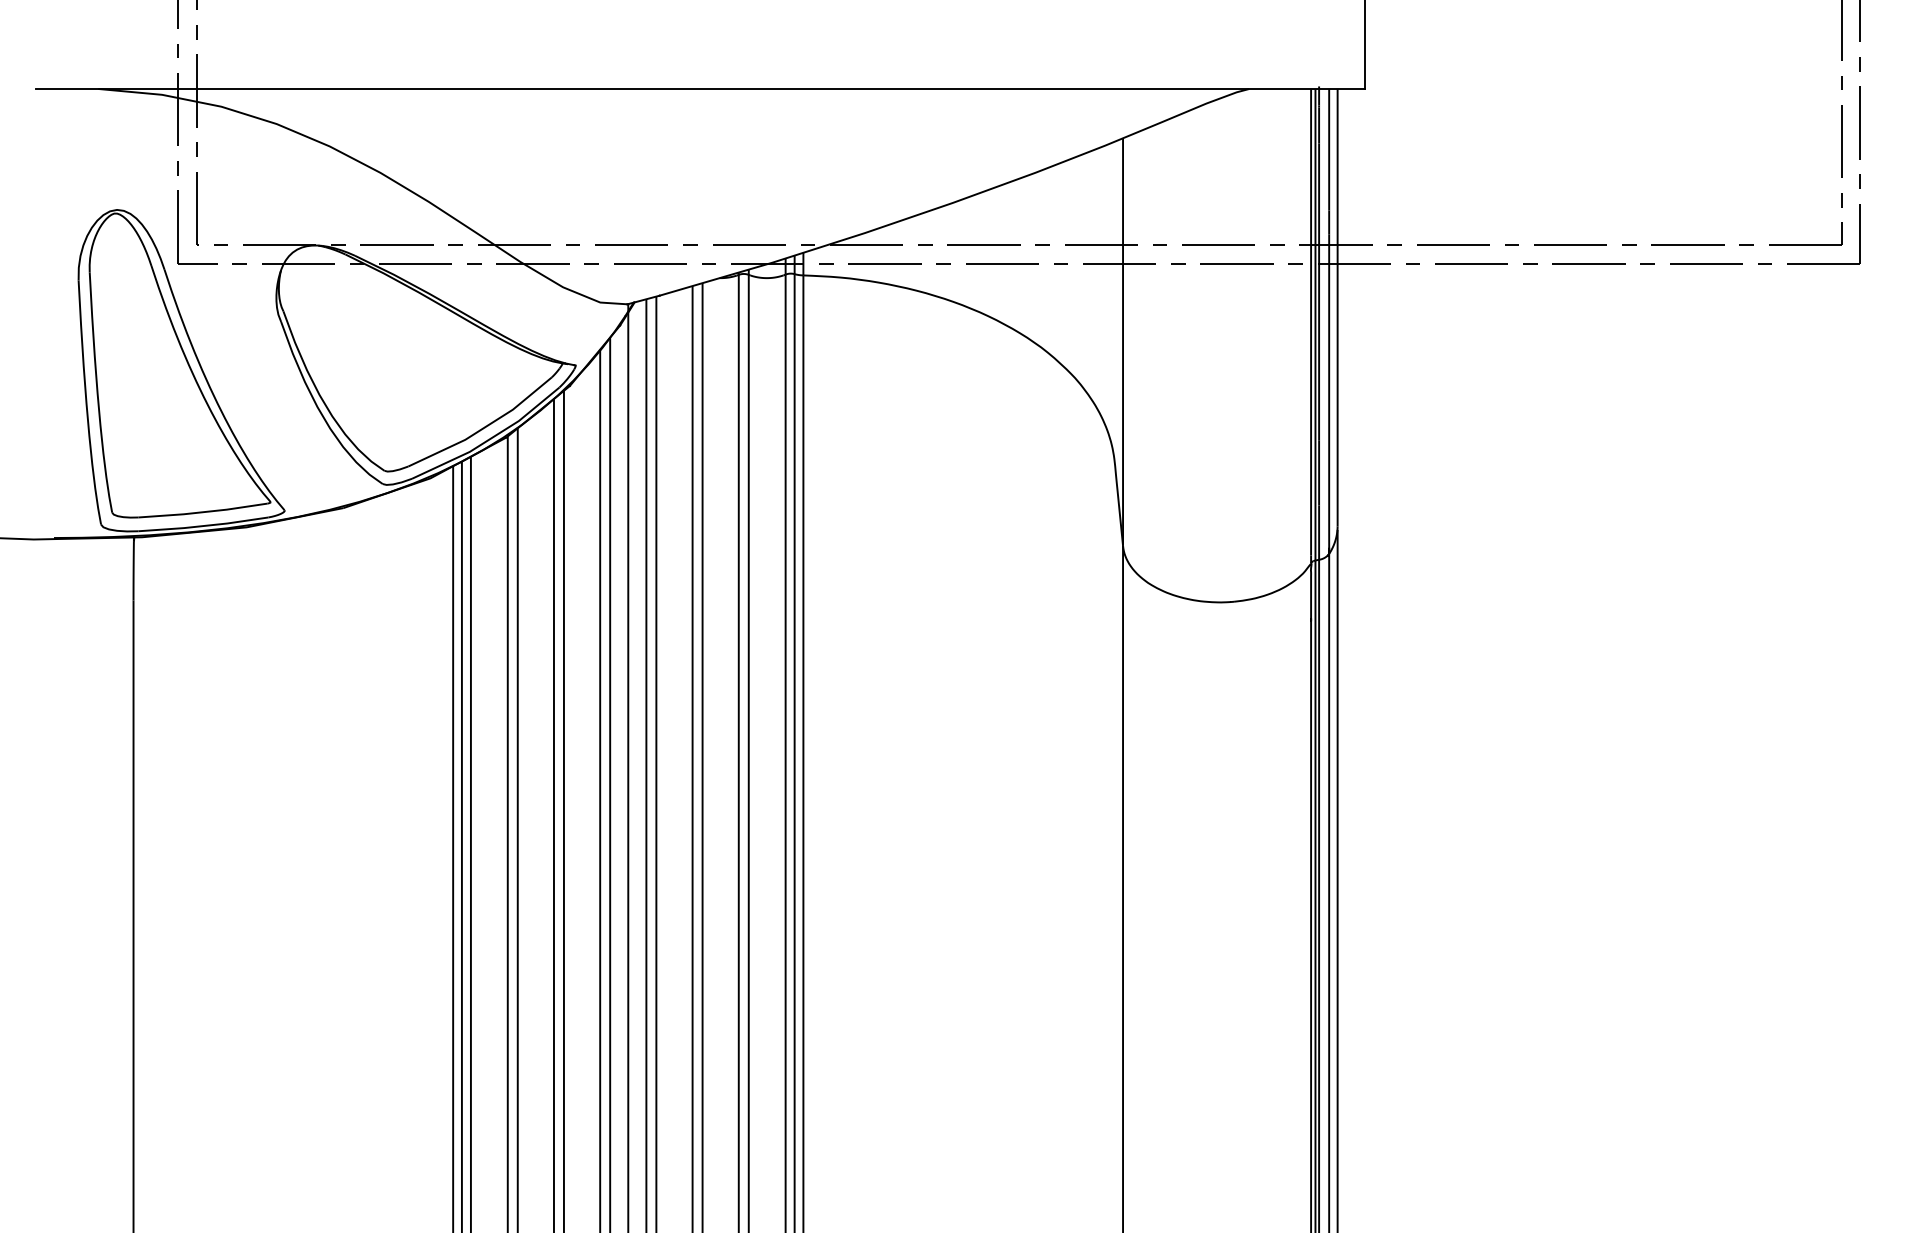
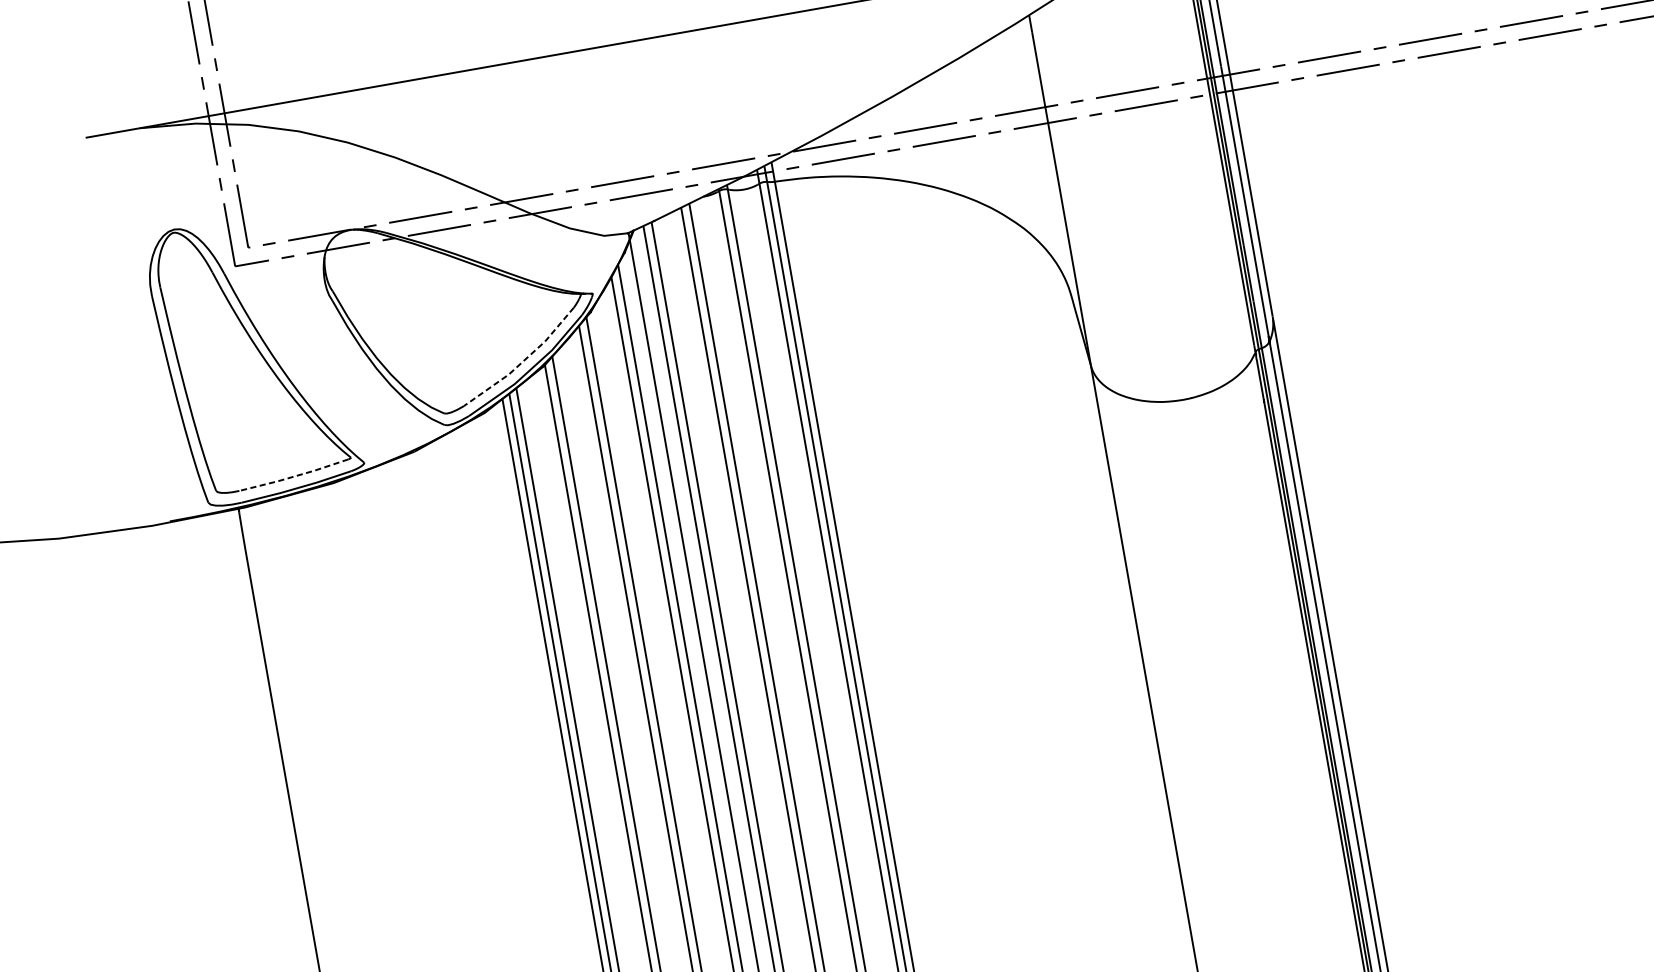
line: (483, 428) -> (522, 361), solid -> dashed
line: (203, 512) -> (294, 476), solid -> dashed

